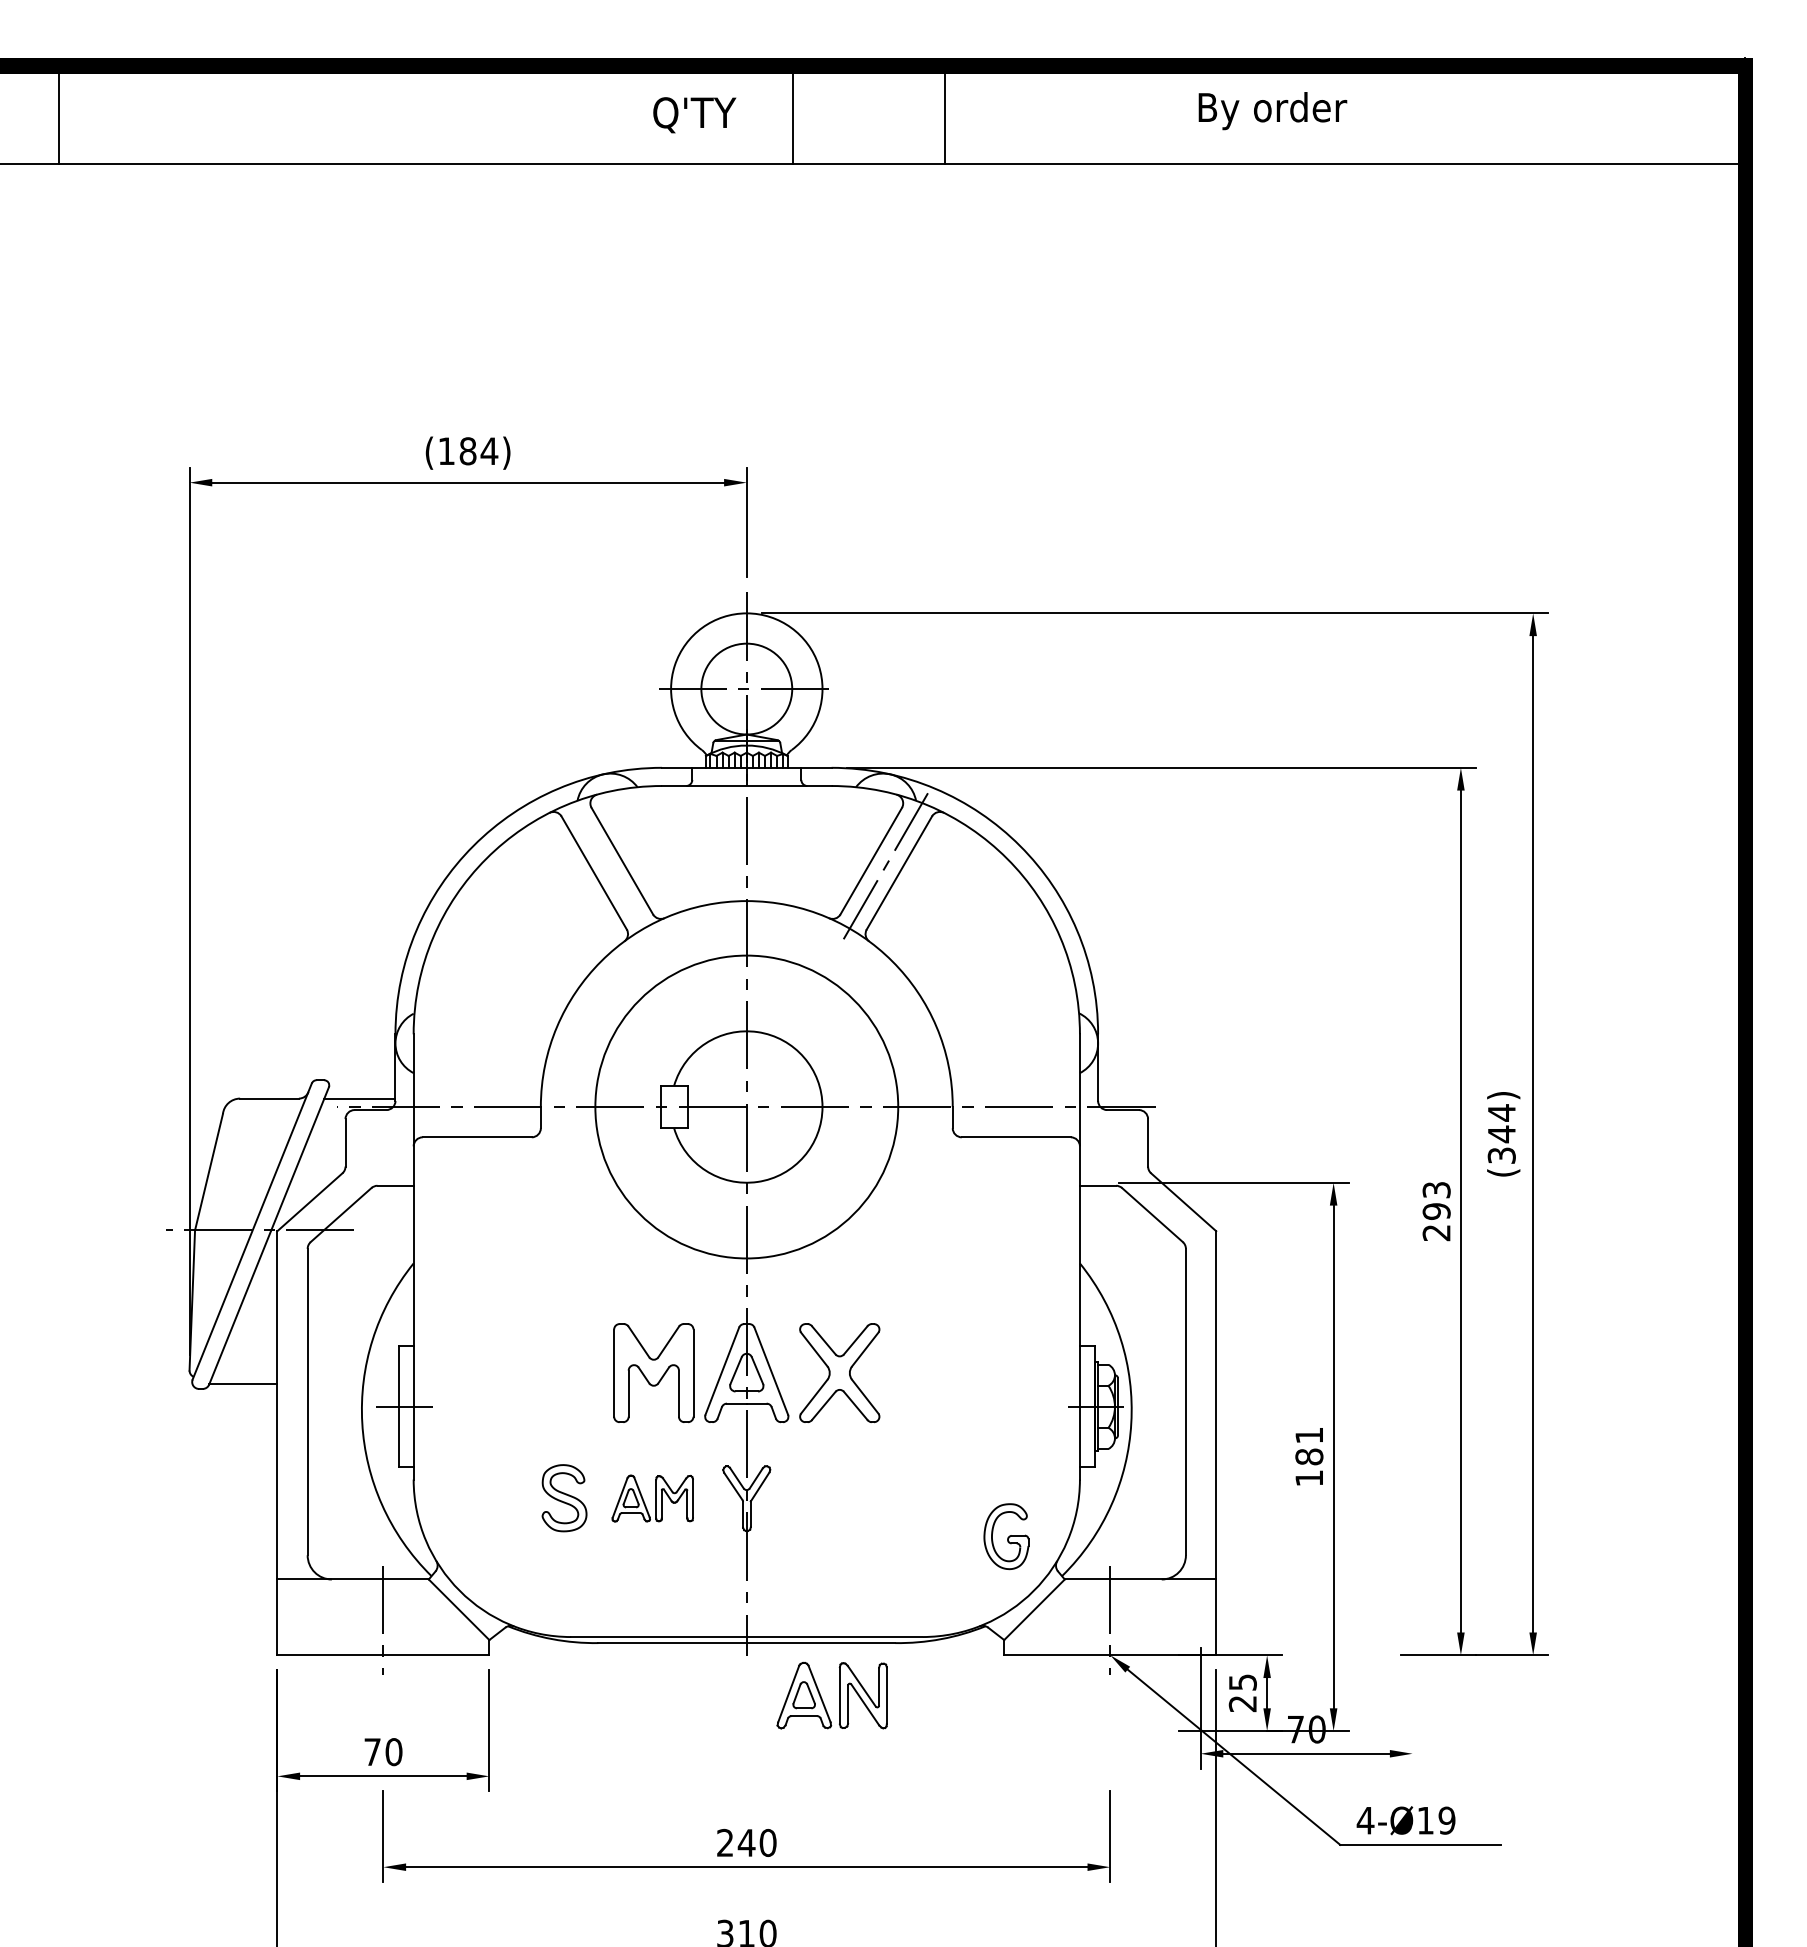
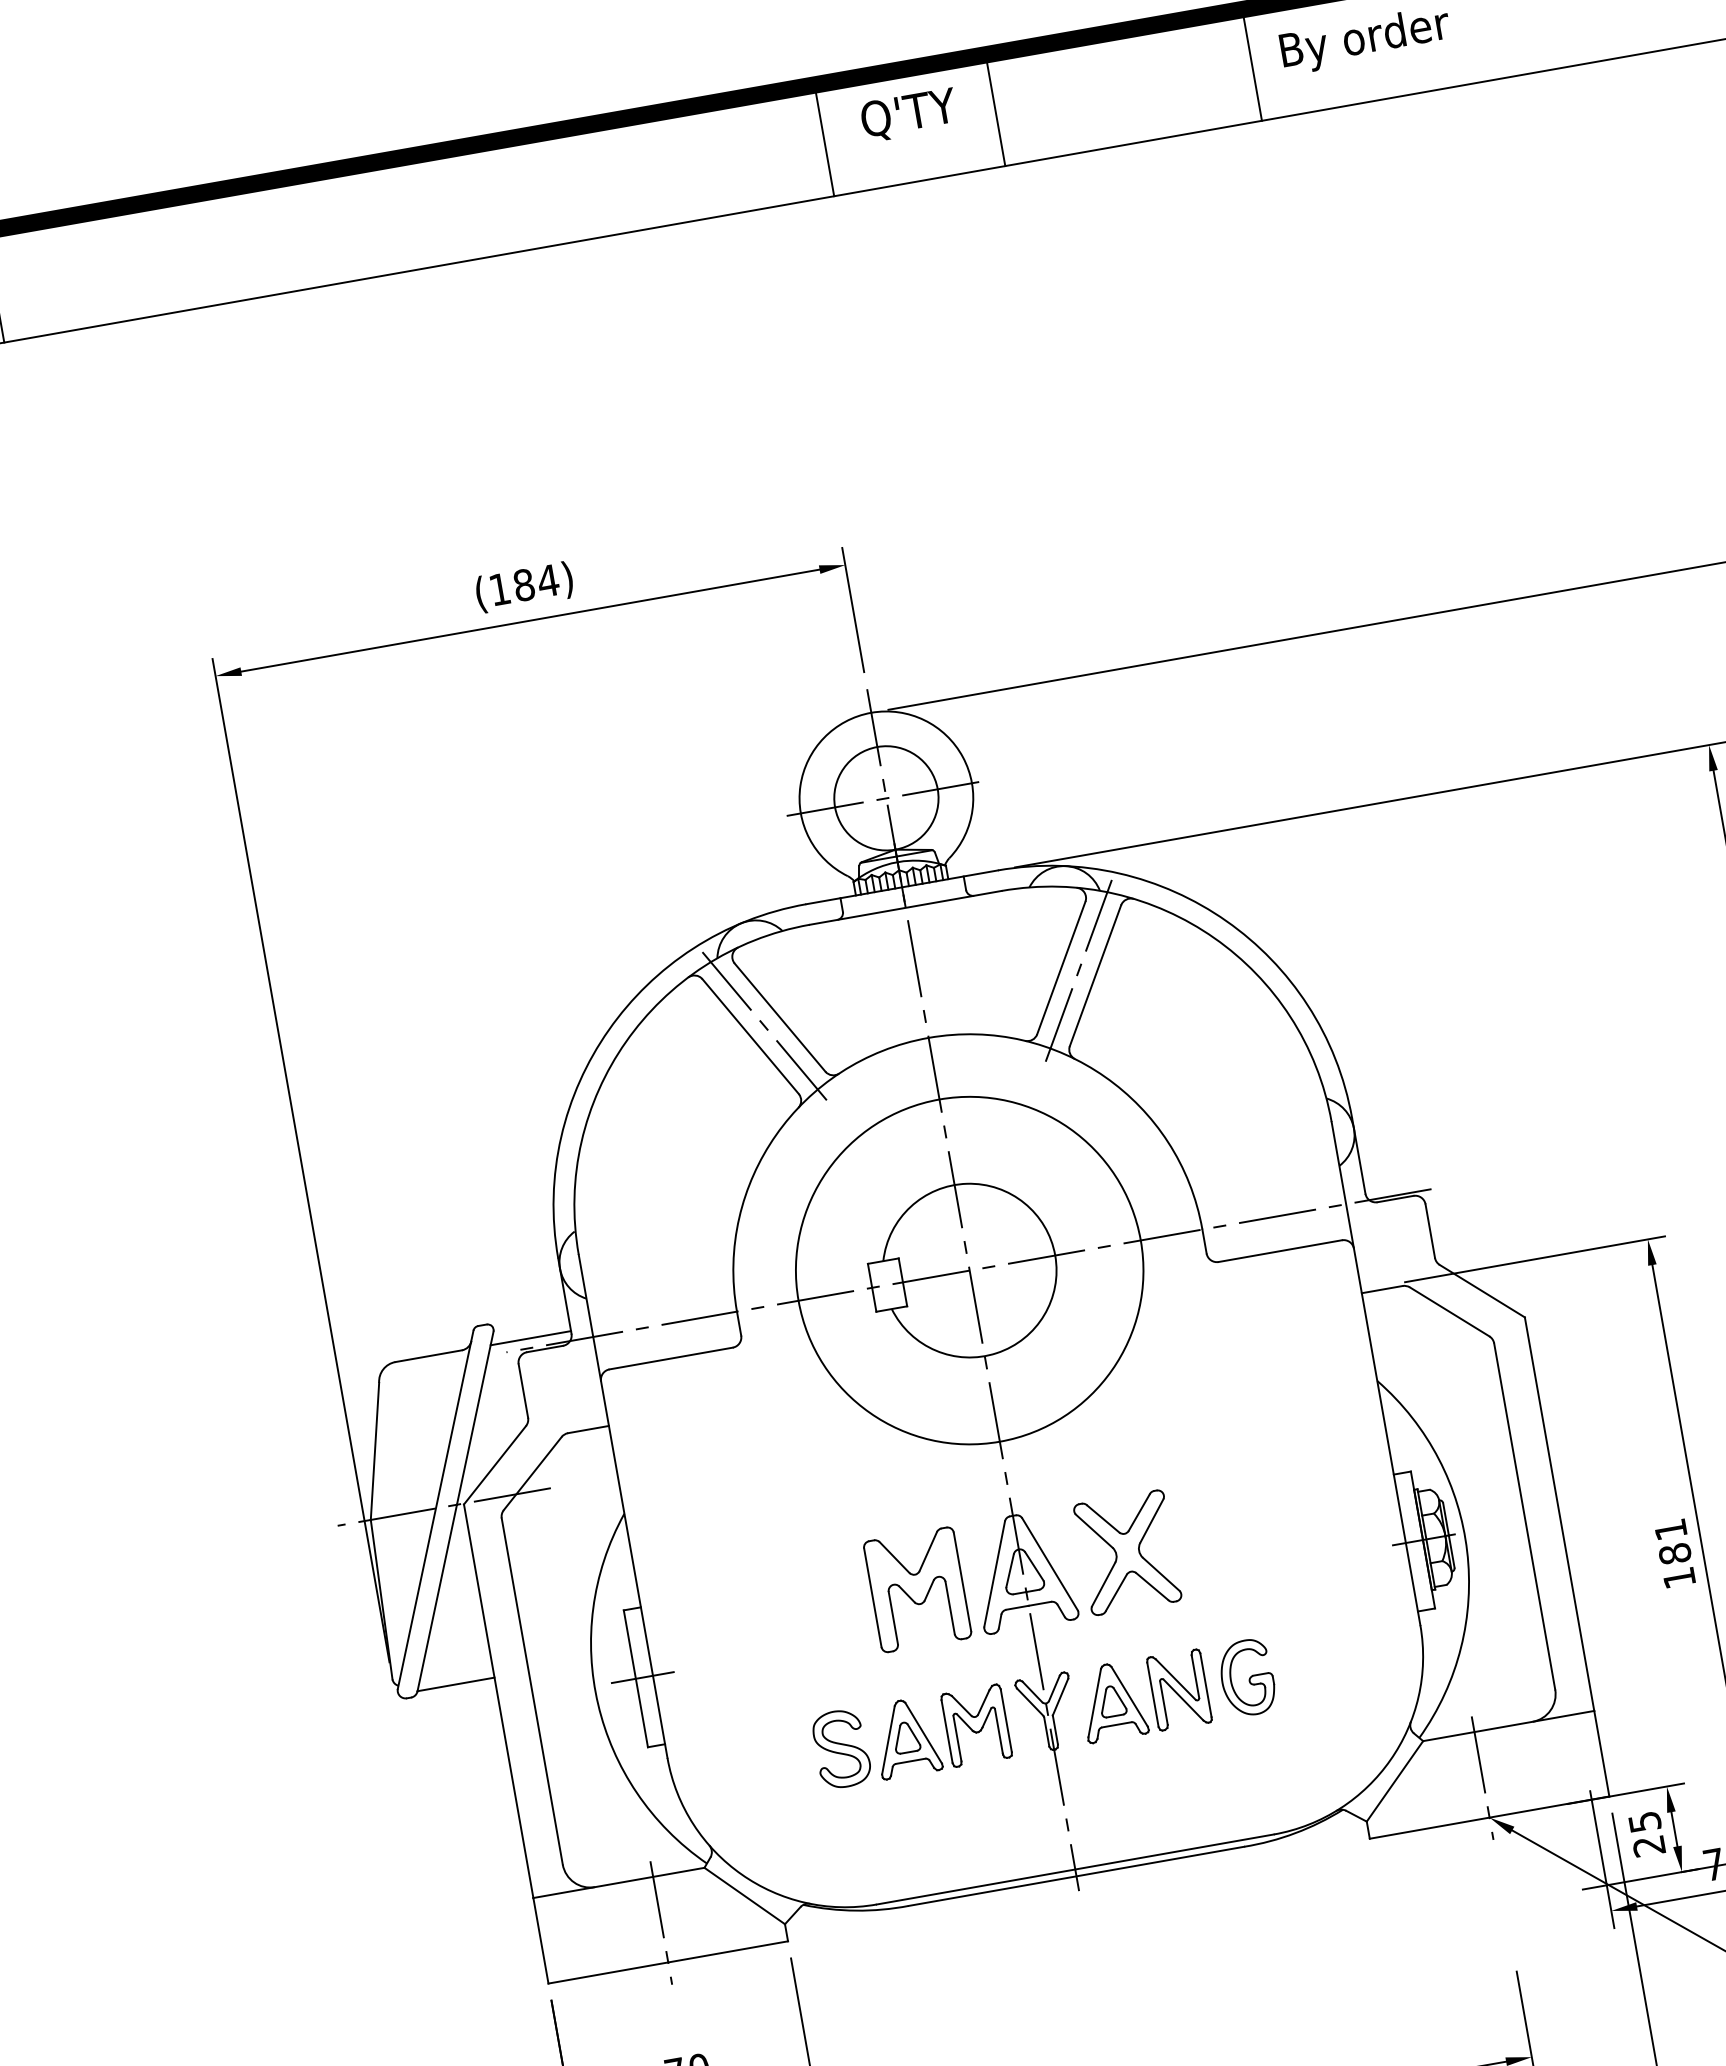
line: (1171, 114) -> (1251, 64), added
text: (694, 115) -> (908, 115), moved
line: (607, 866) -> (764, 1026), added
part: (652, 1498) -> (941, 1731), size x1.43
part: (1006, 1536) -> (1247, 1677), moved
part: (839, 1695) -> (1152, 1694), moved

